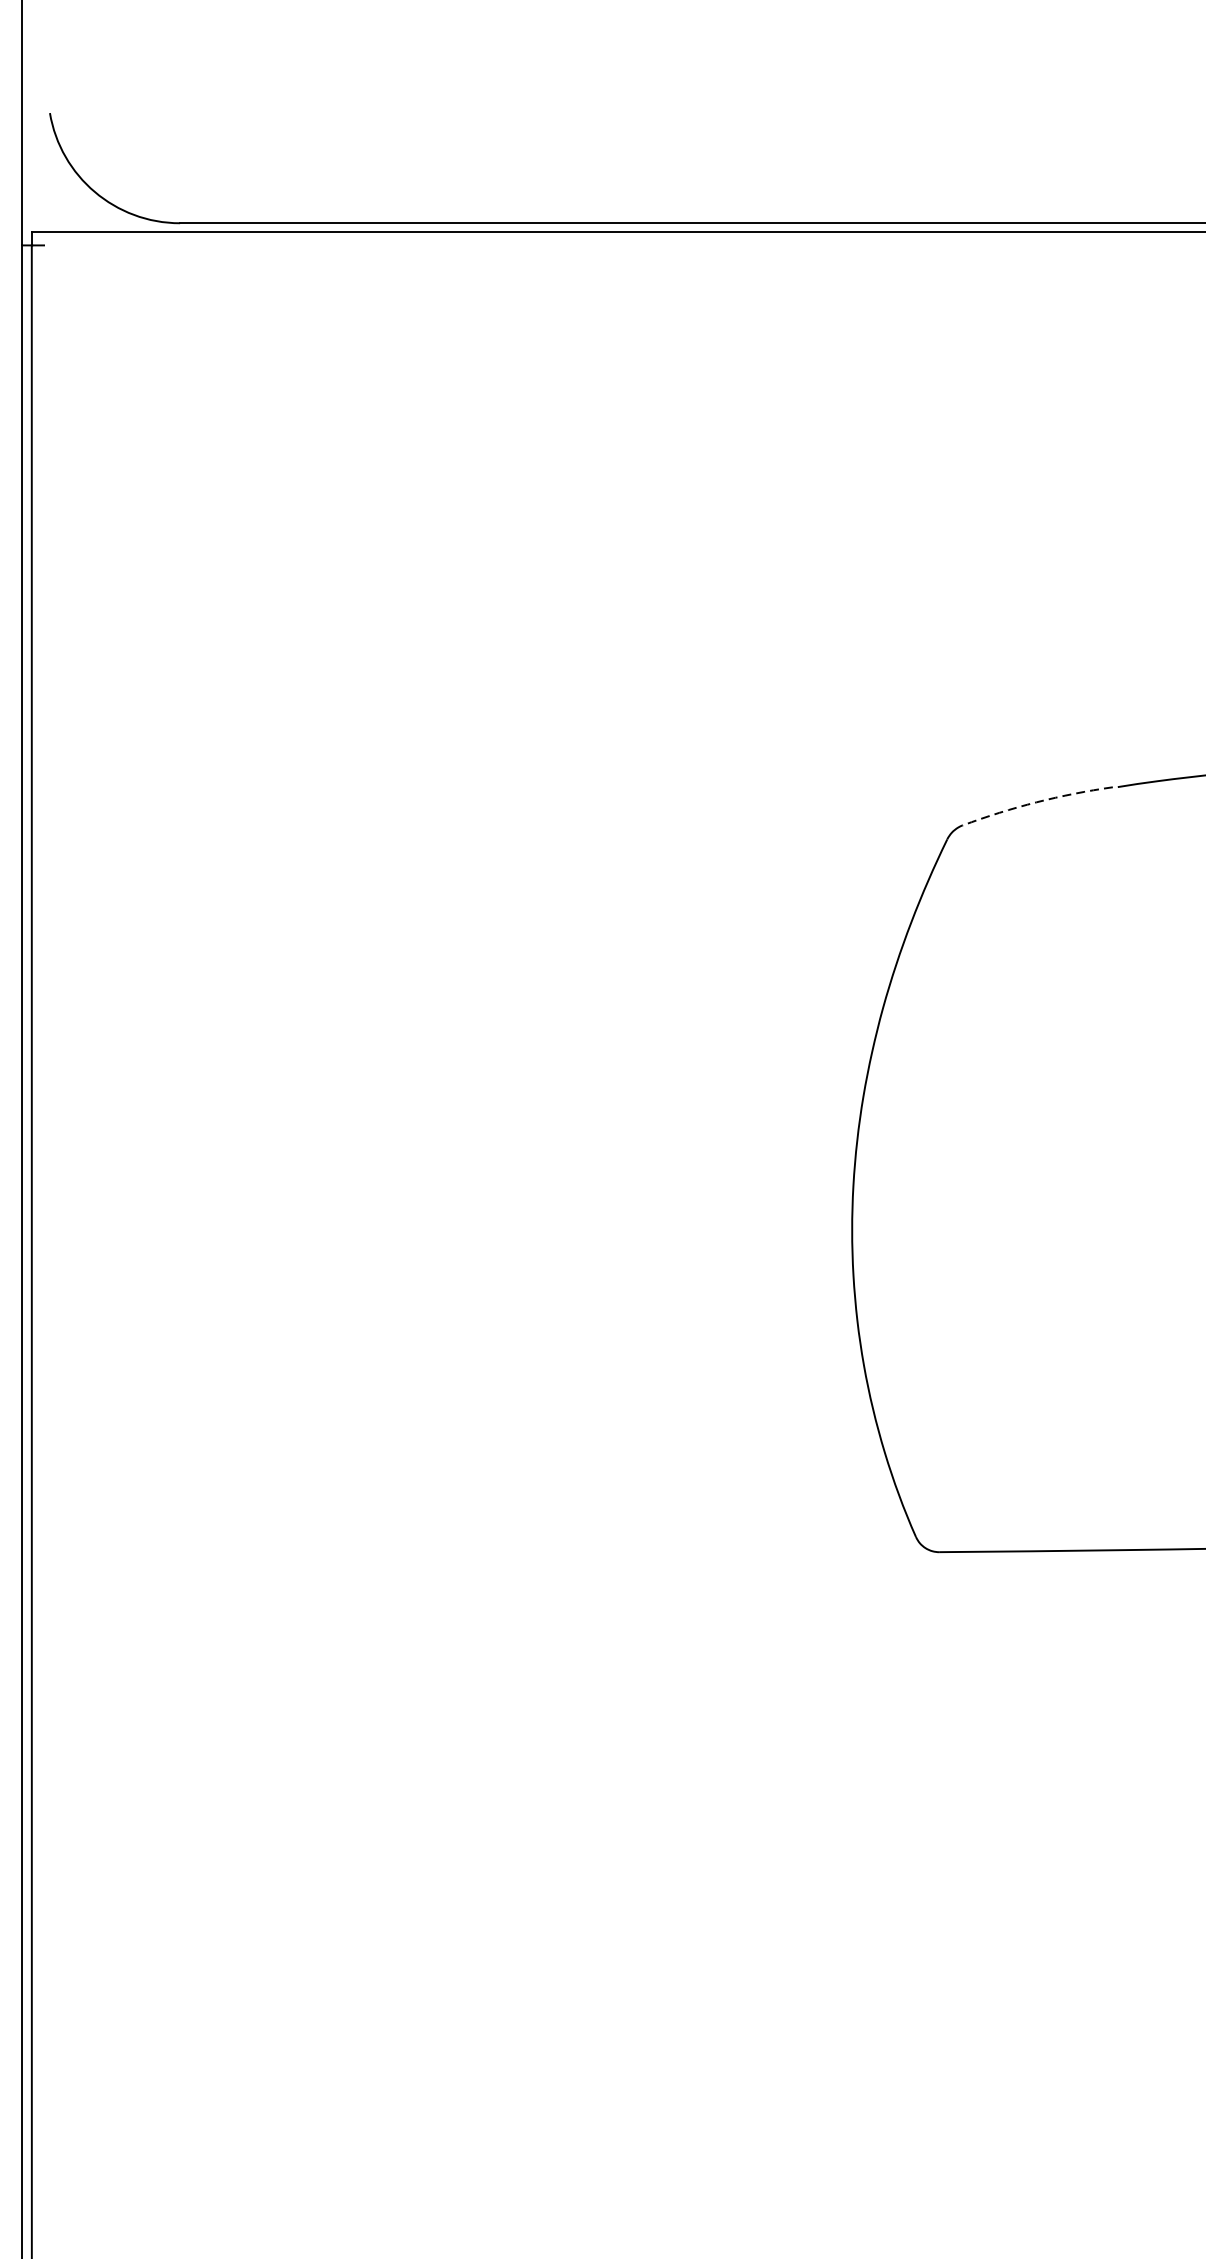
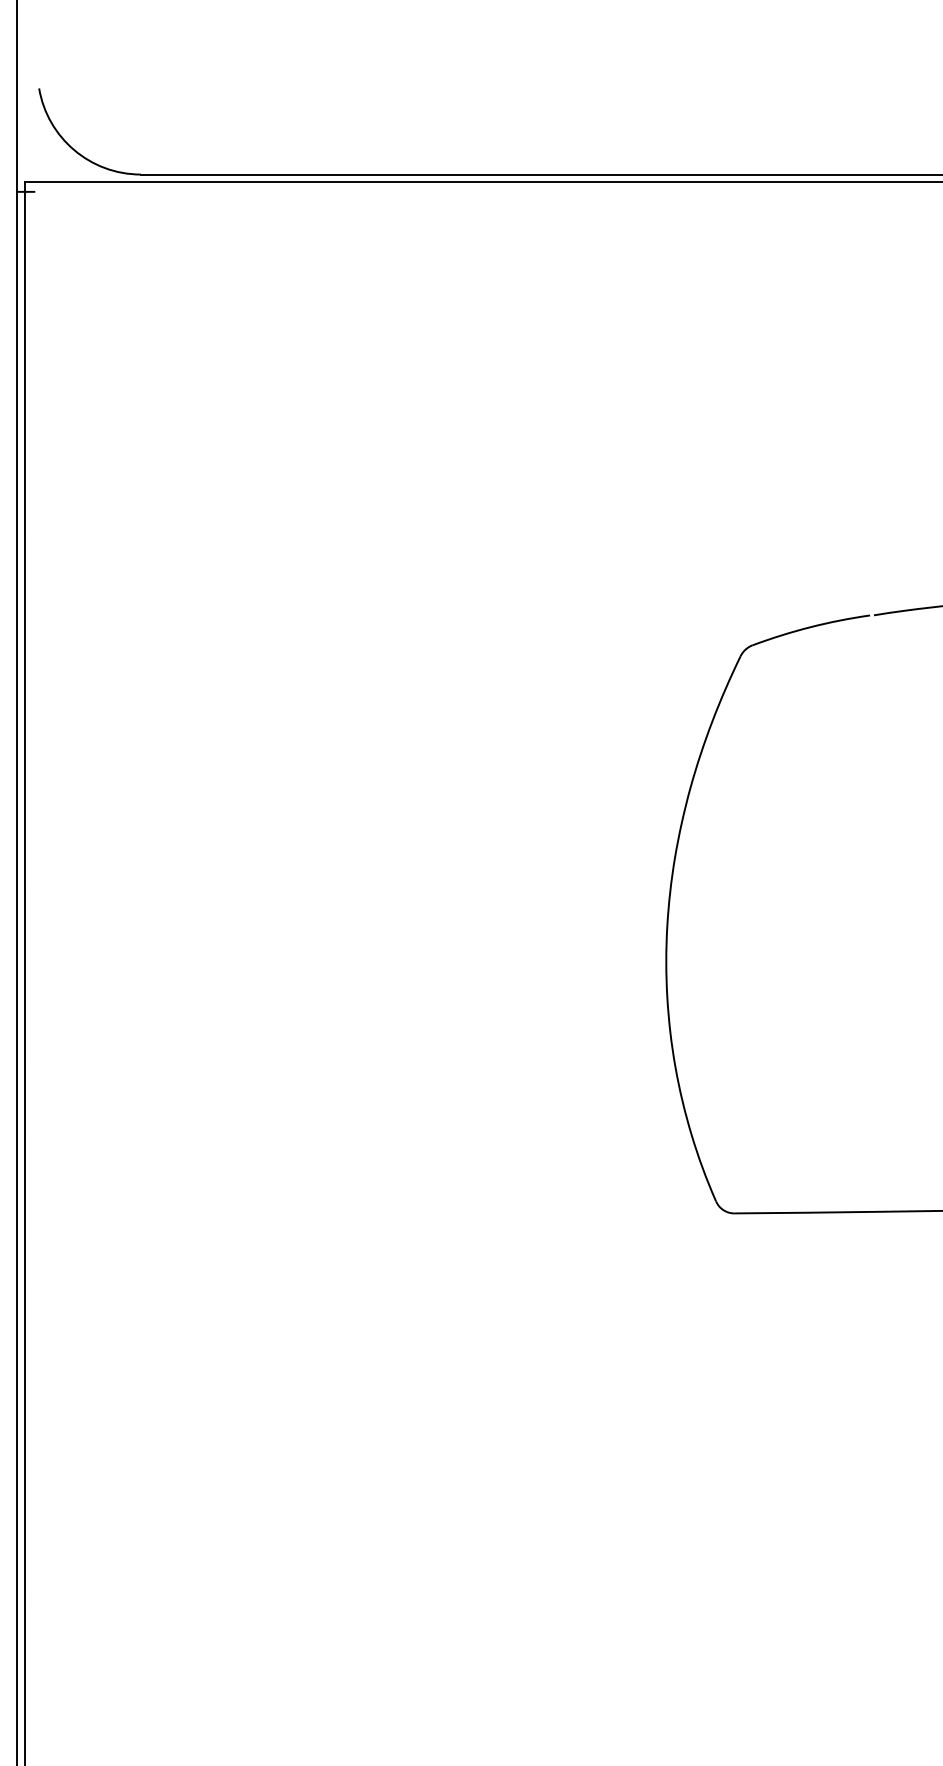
arc: (1036, 802) -> (810, 627), dashed -> solid

